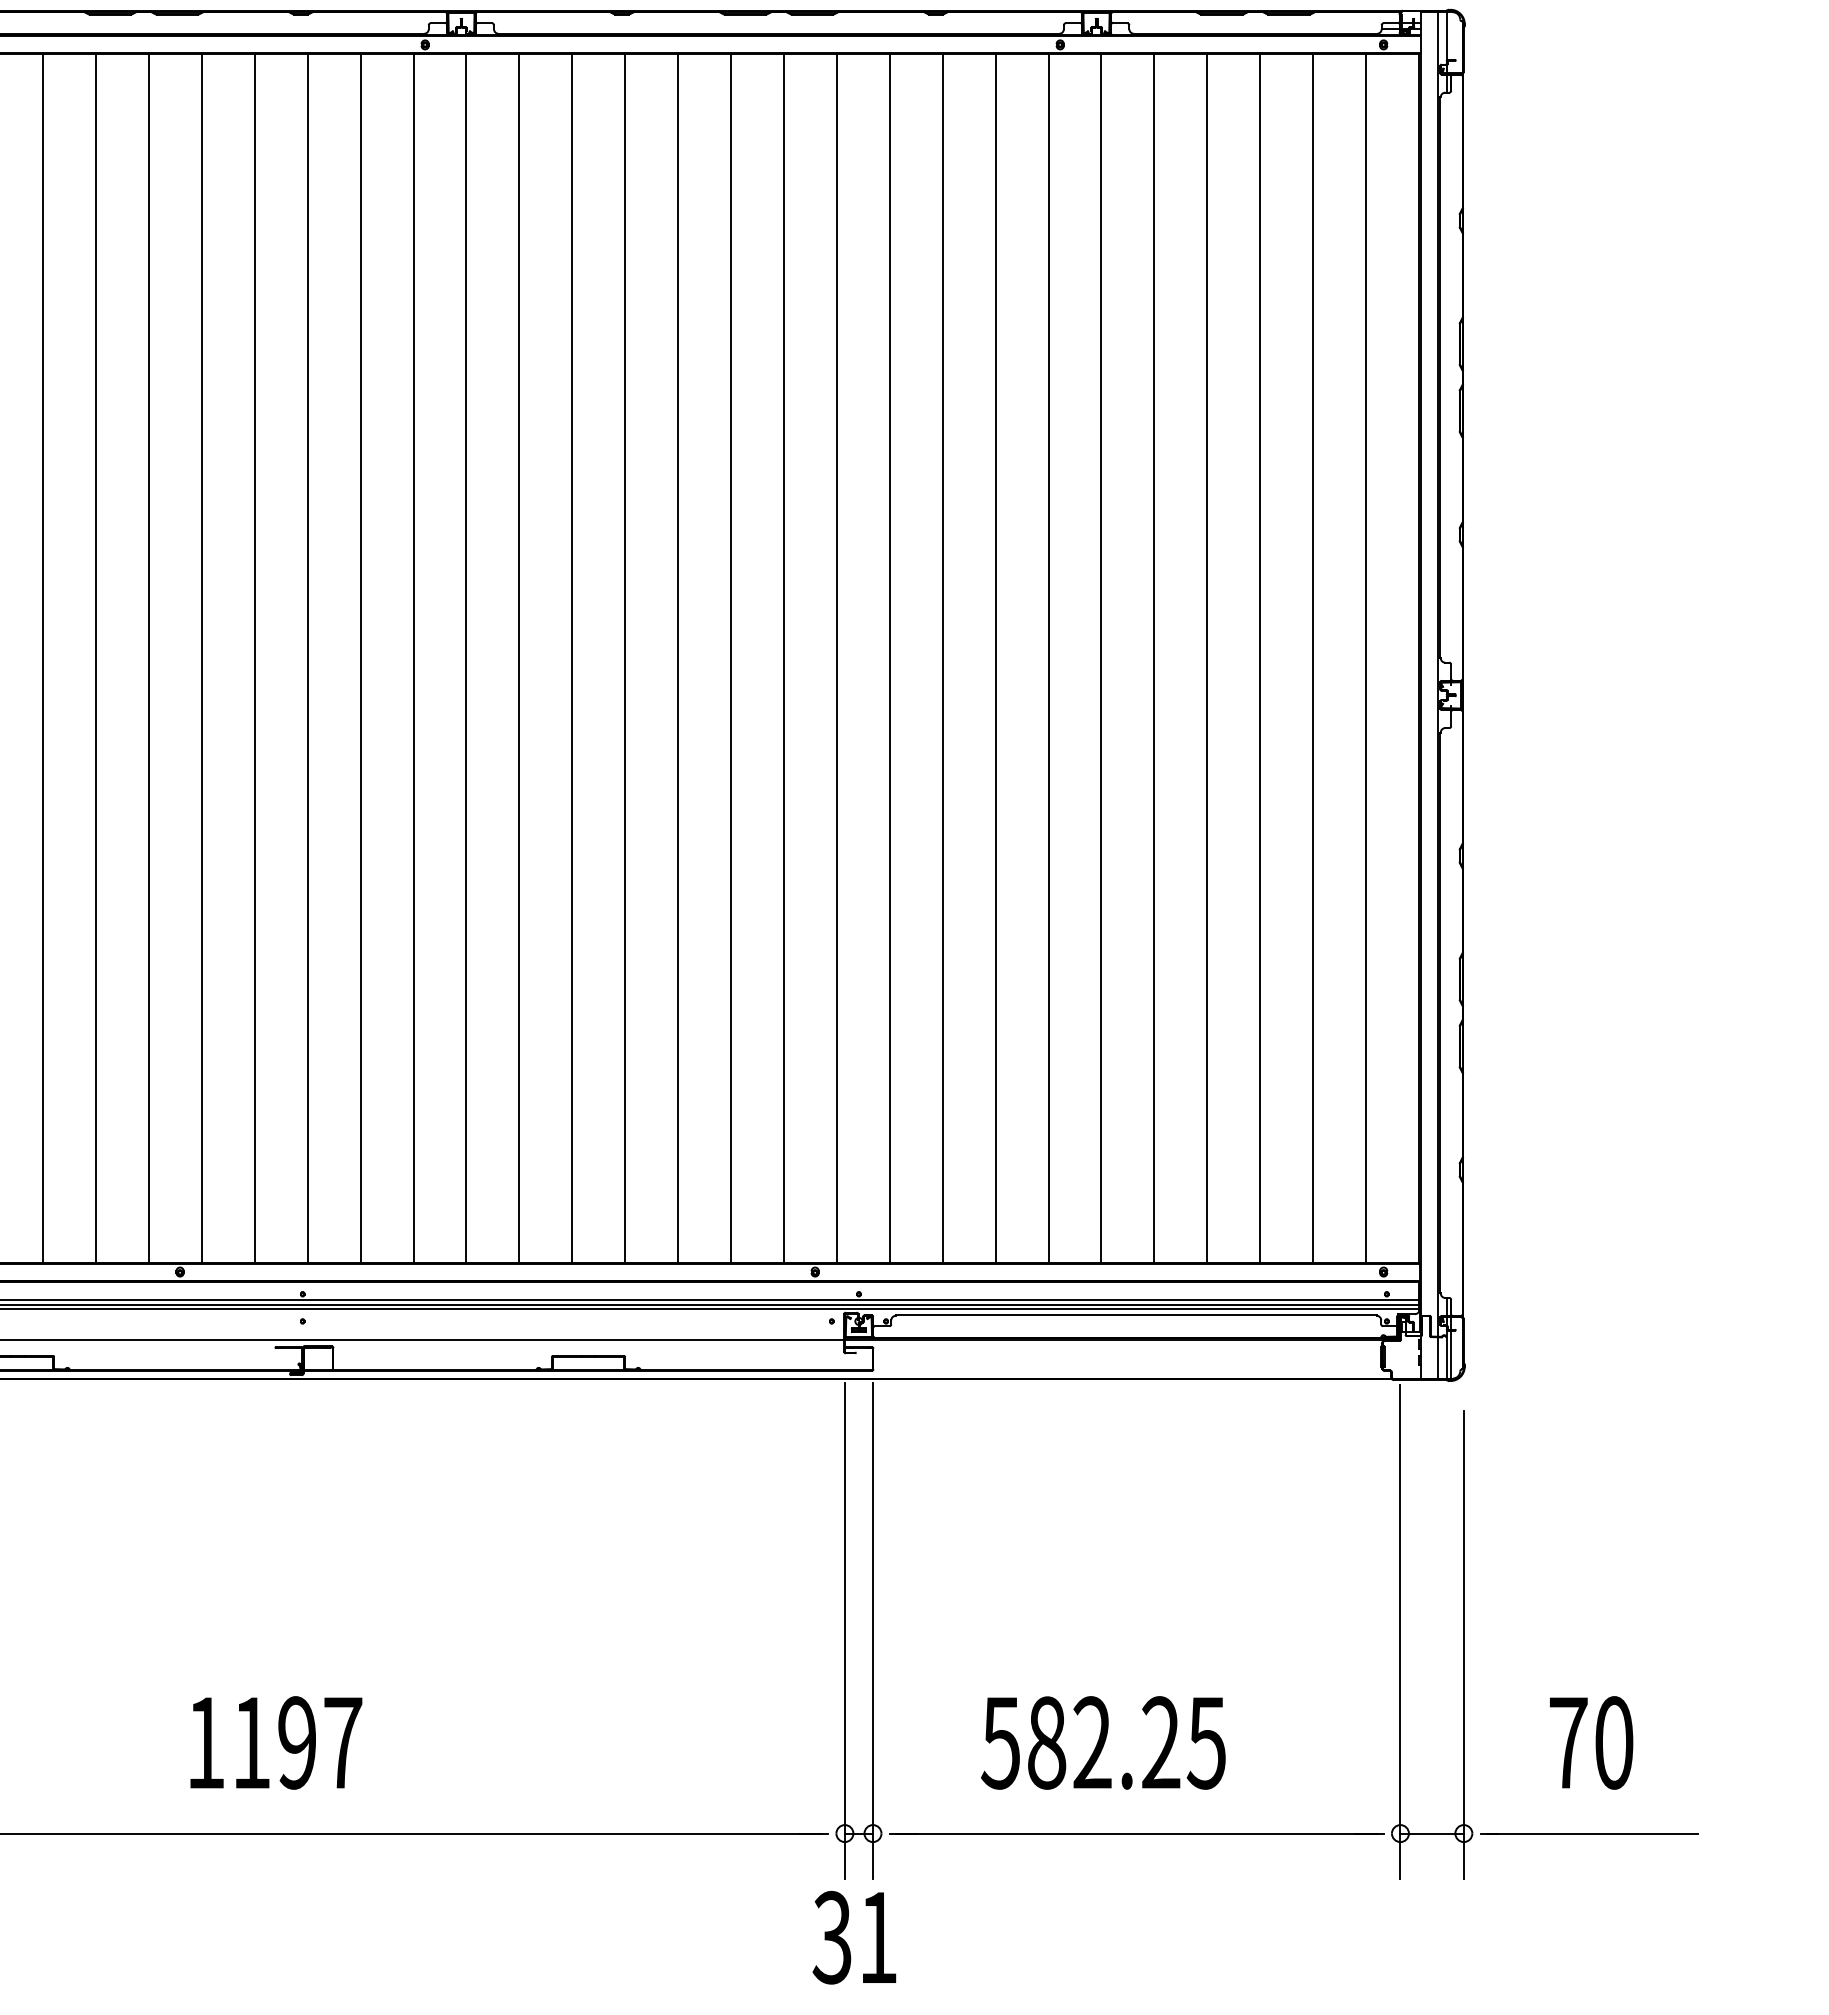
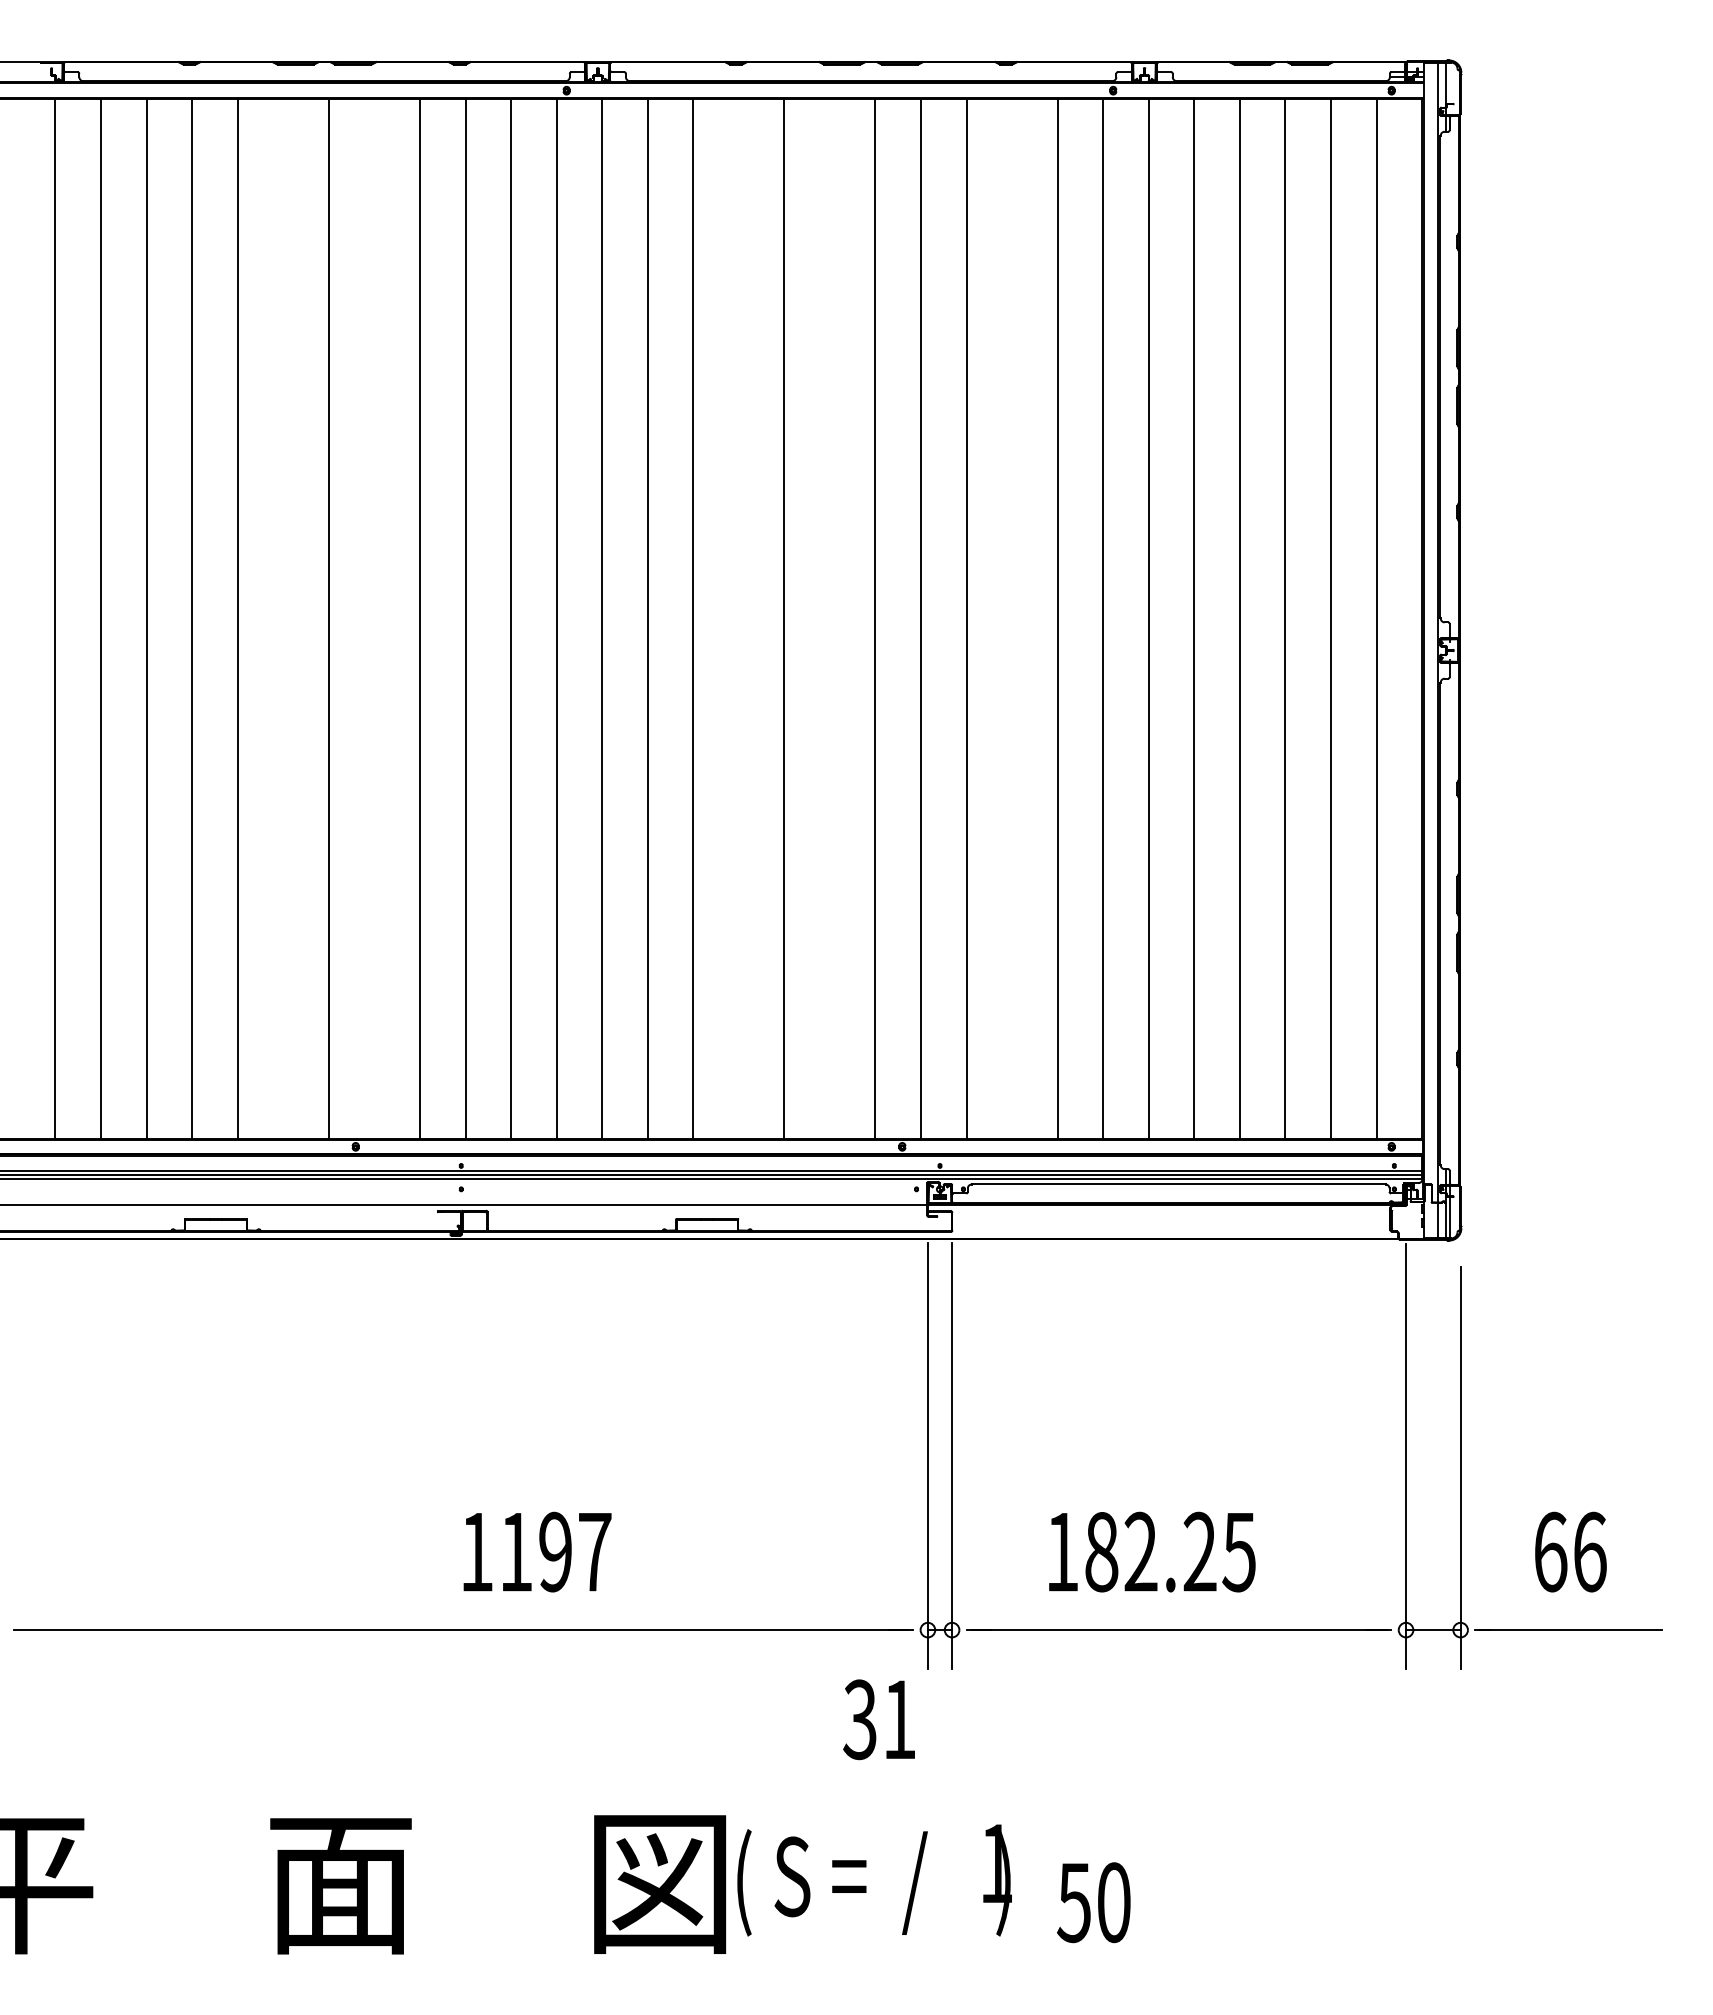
line: (96, 658) -> (283, 618), removed
line: (201, 658) -> (374, 618), removed
line: (624, 658) -> (738, 618), removed
line: (731, 658) -> (830, 618), removed
line: (943, 658) -> (1012, 618), removed
text: (276, 1742) -> (537, 1551), moved
text: (1591, 1742) -> (1570, 1551), 70 -> 66
text: (1000, 1743) -> (1061, 1552), 582.25 -> 182.25
text: (853, 1937) -> (878, 1719), moved

